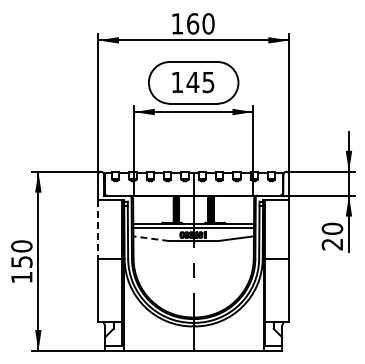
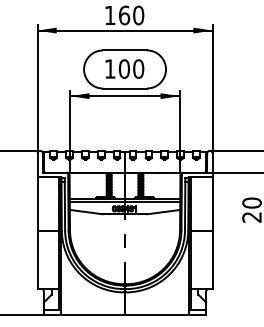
text: (200, 82) -> (131, 69), 145 -> 100
line: (98, 230) -> (37, 204), dashed -> solid
line: (150, 238) -> (85, 211), dashed -> solid

